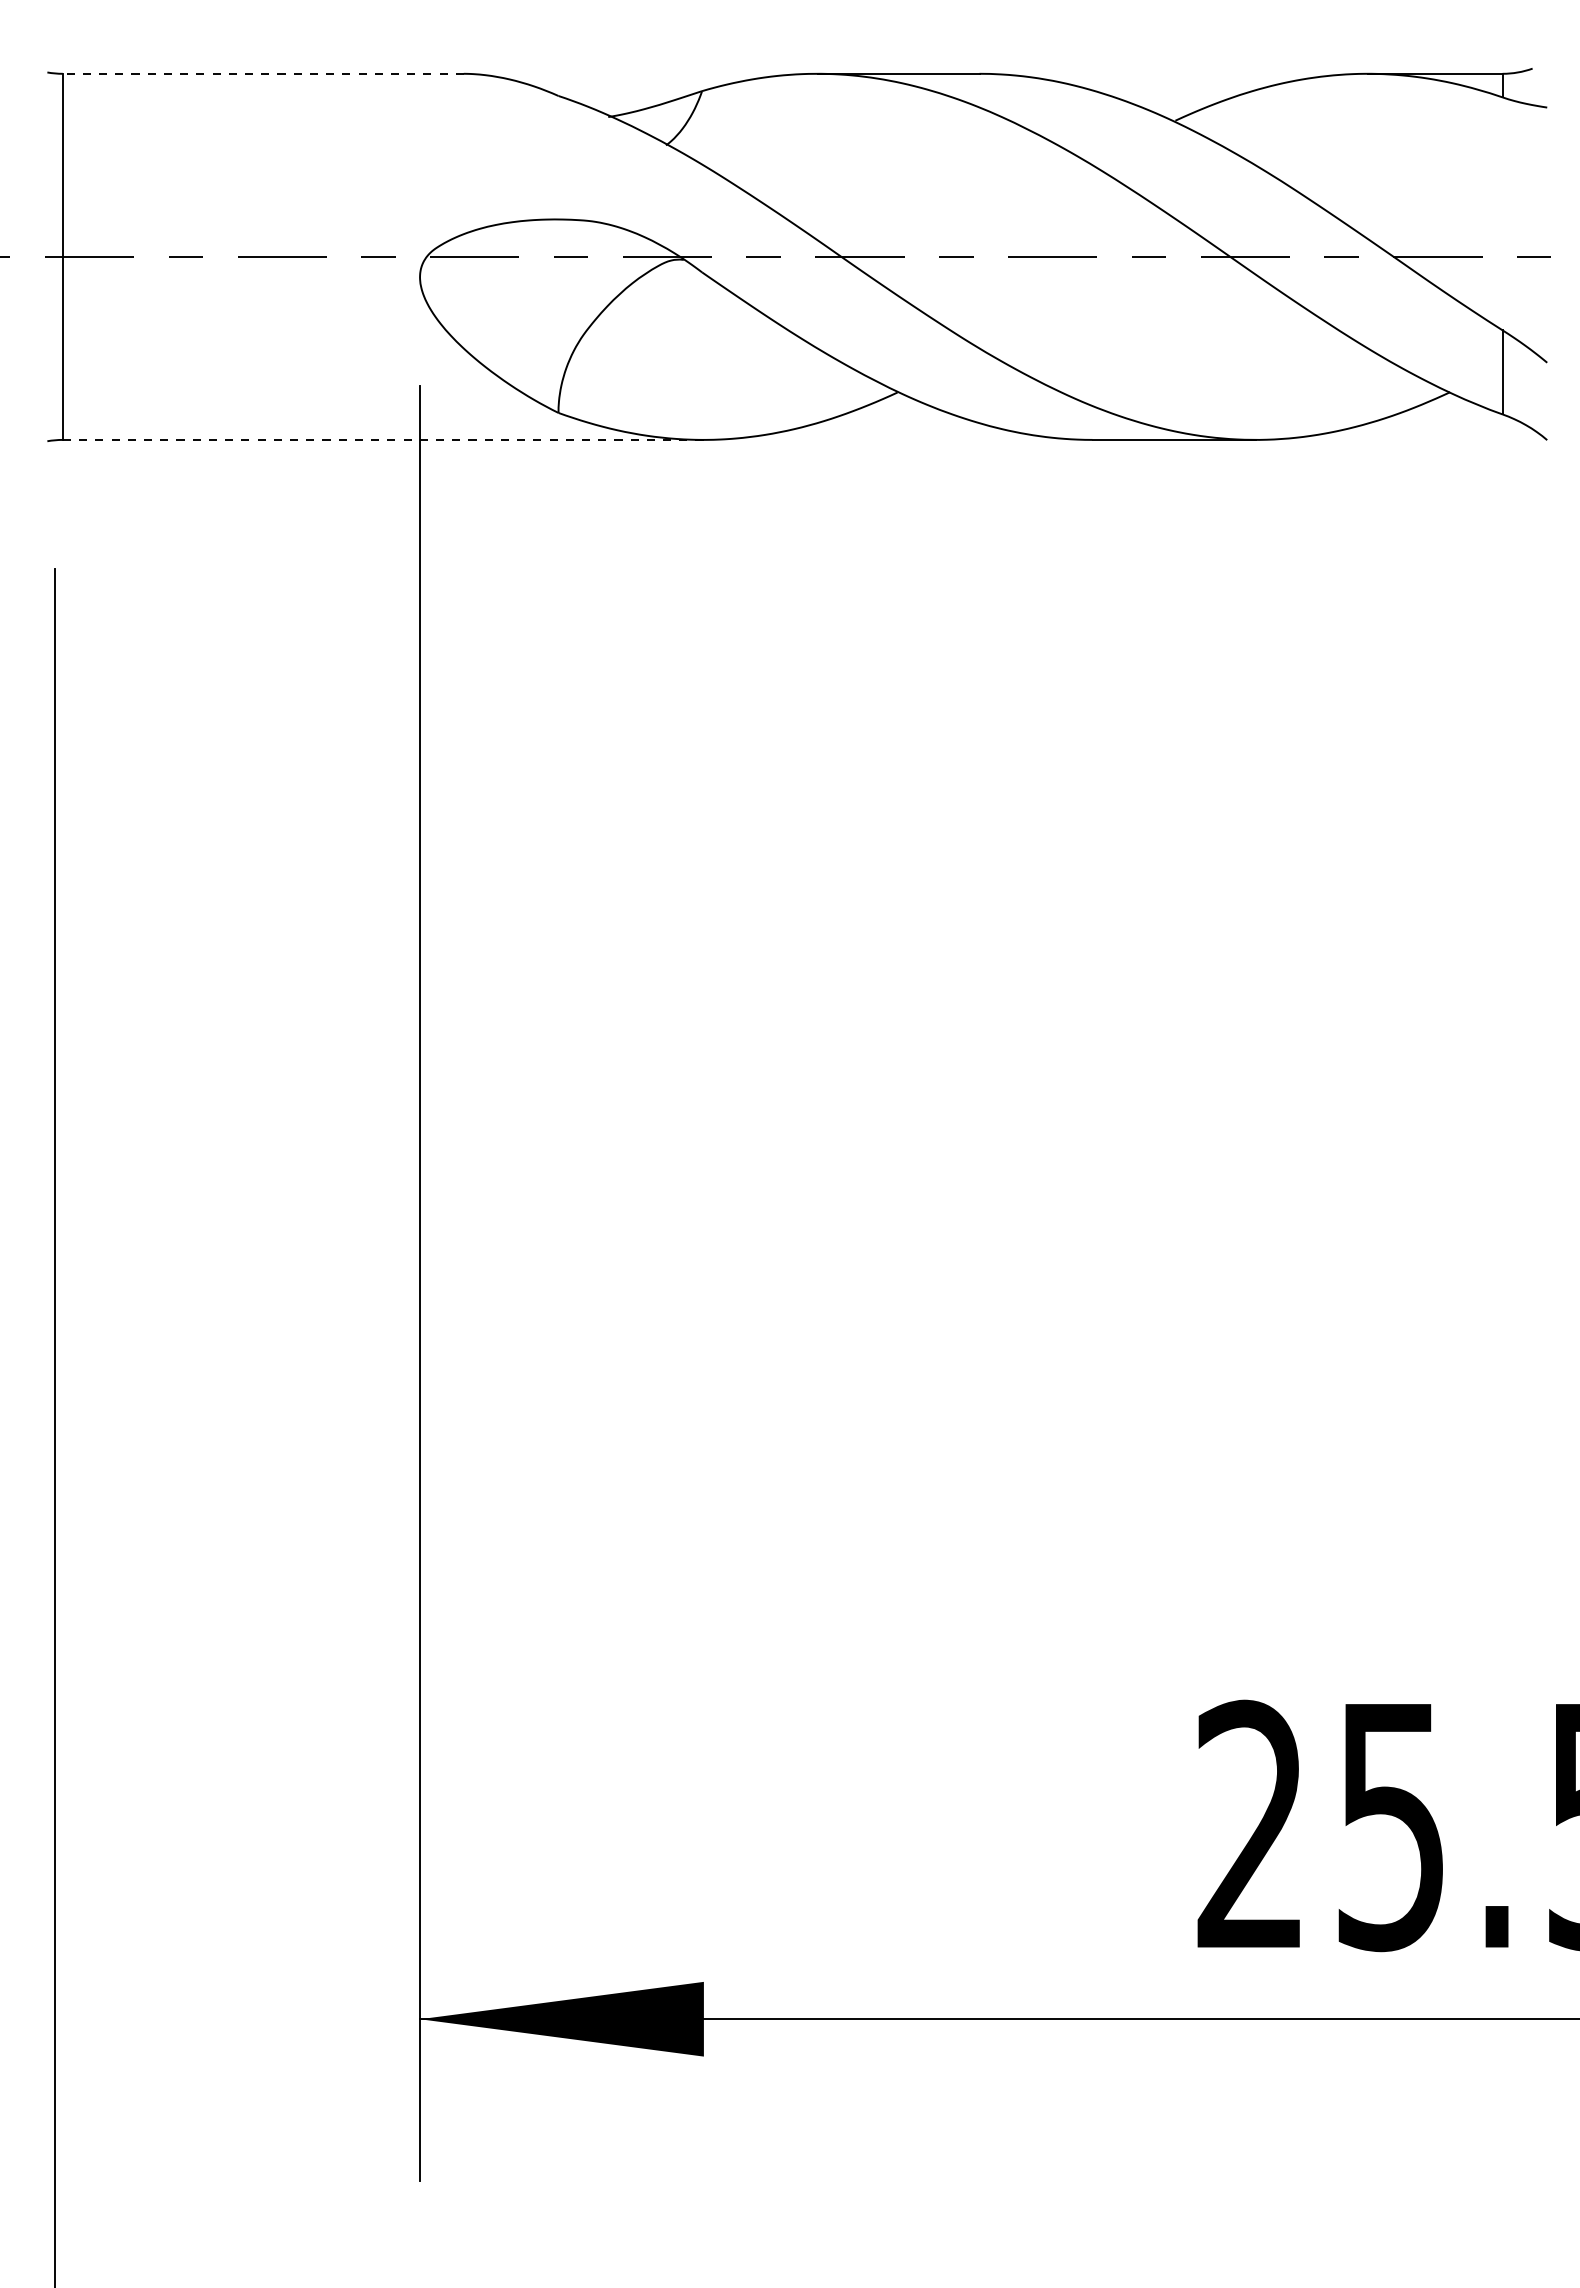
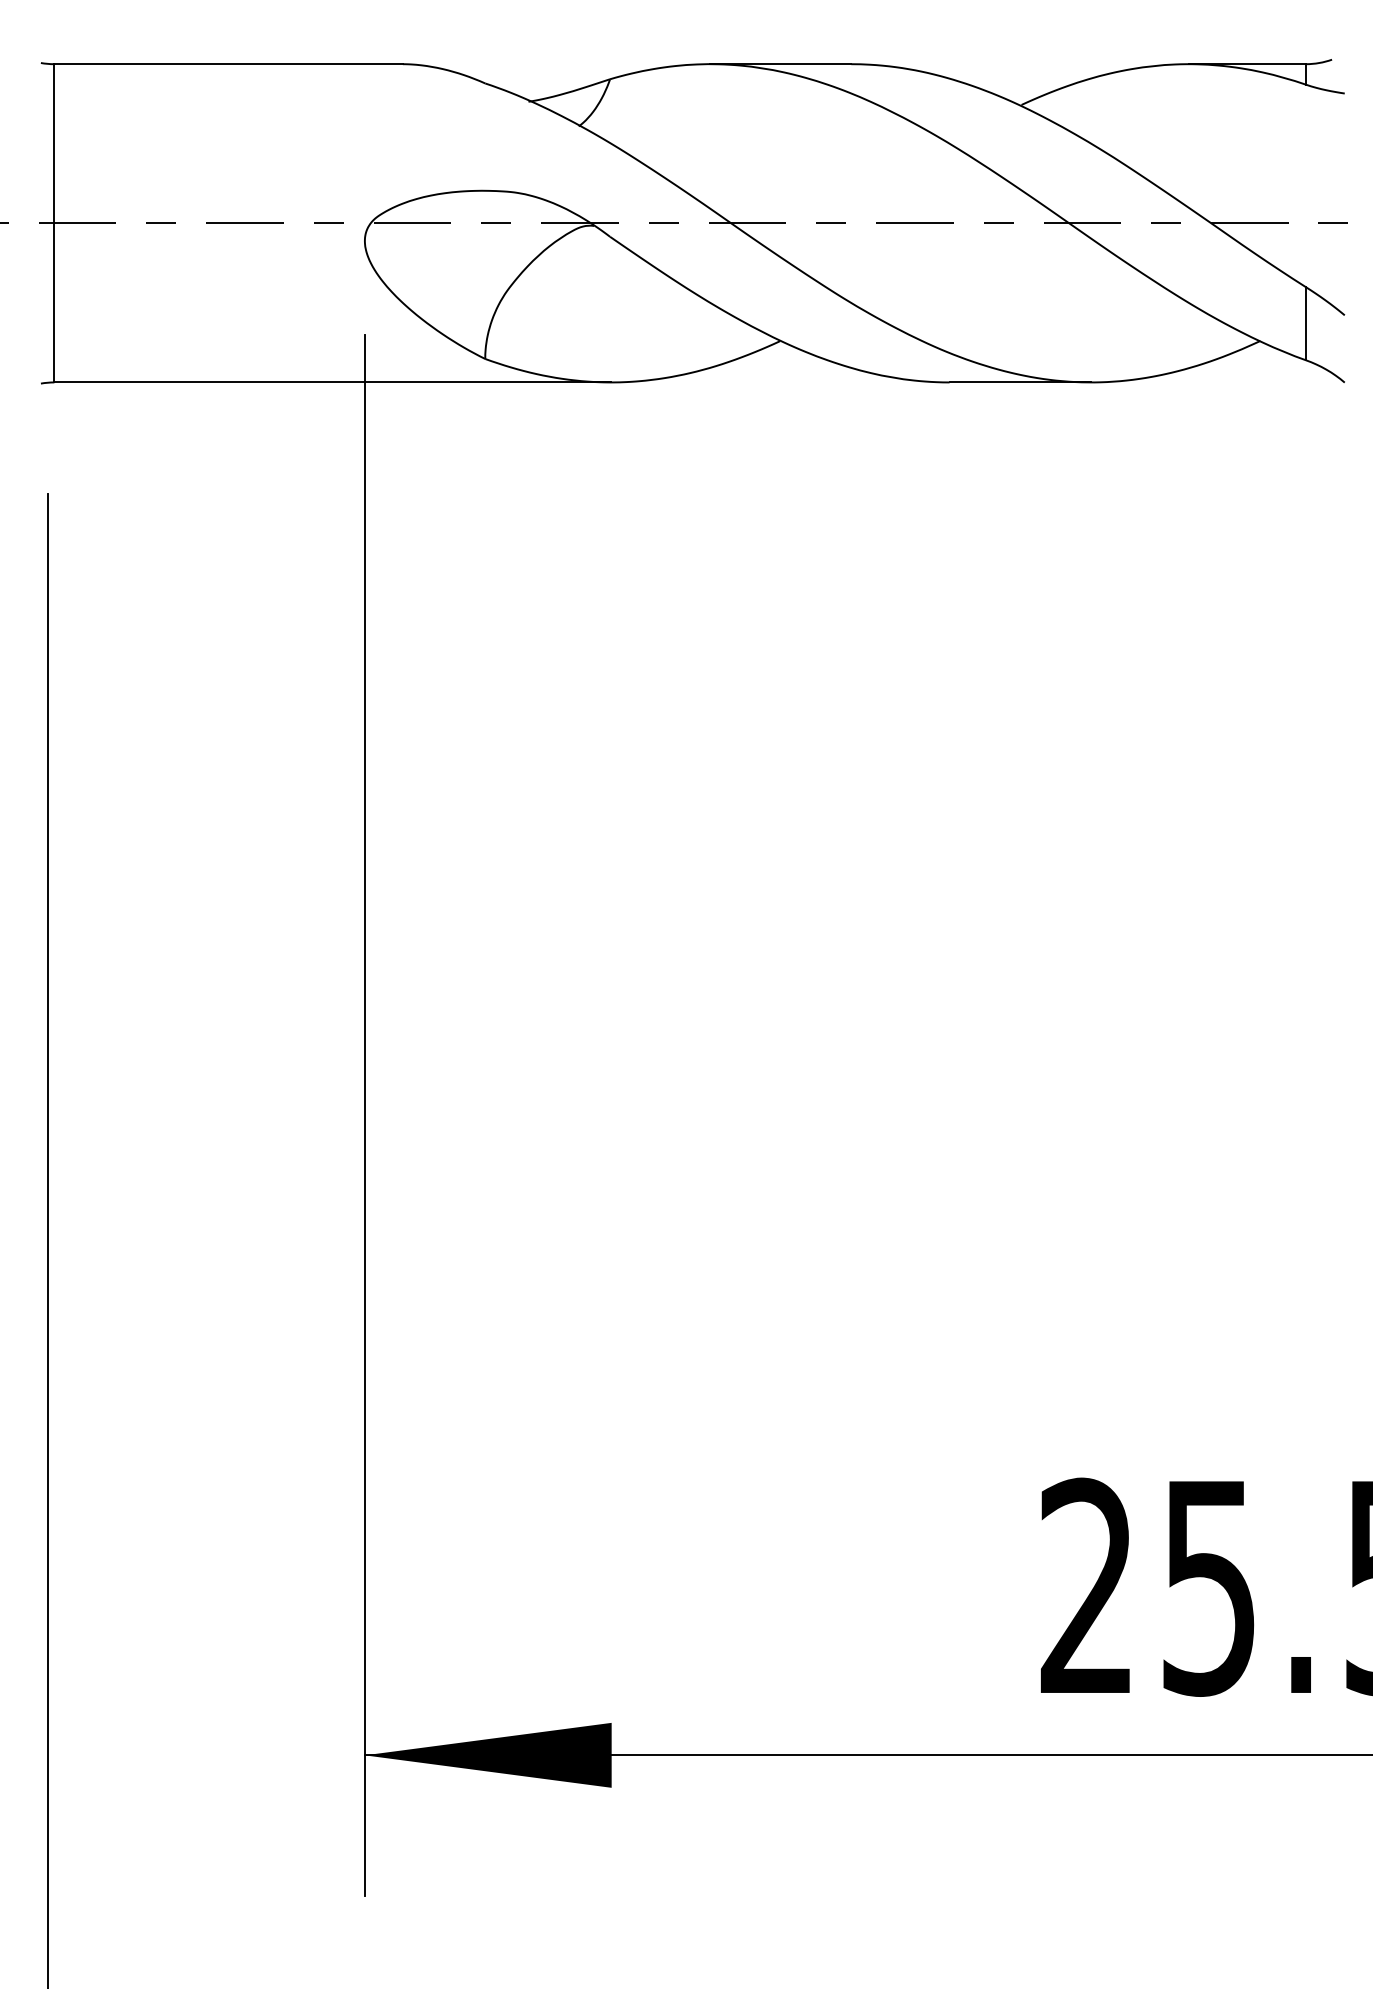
line: (263, 73) -> (228, 63), dashed -> solid
line: (383, 439) -> (333, 382), dashed -> solid

